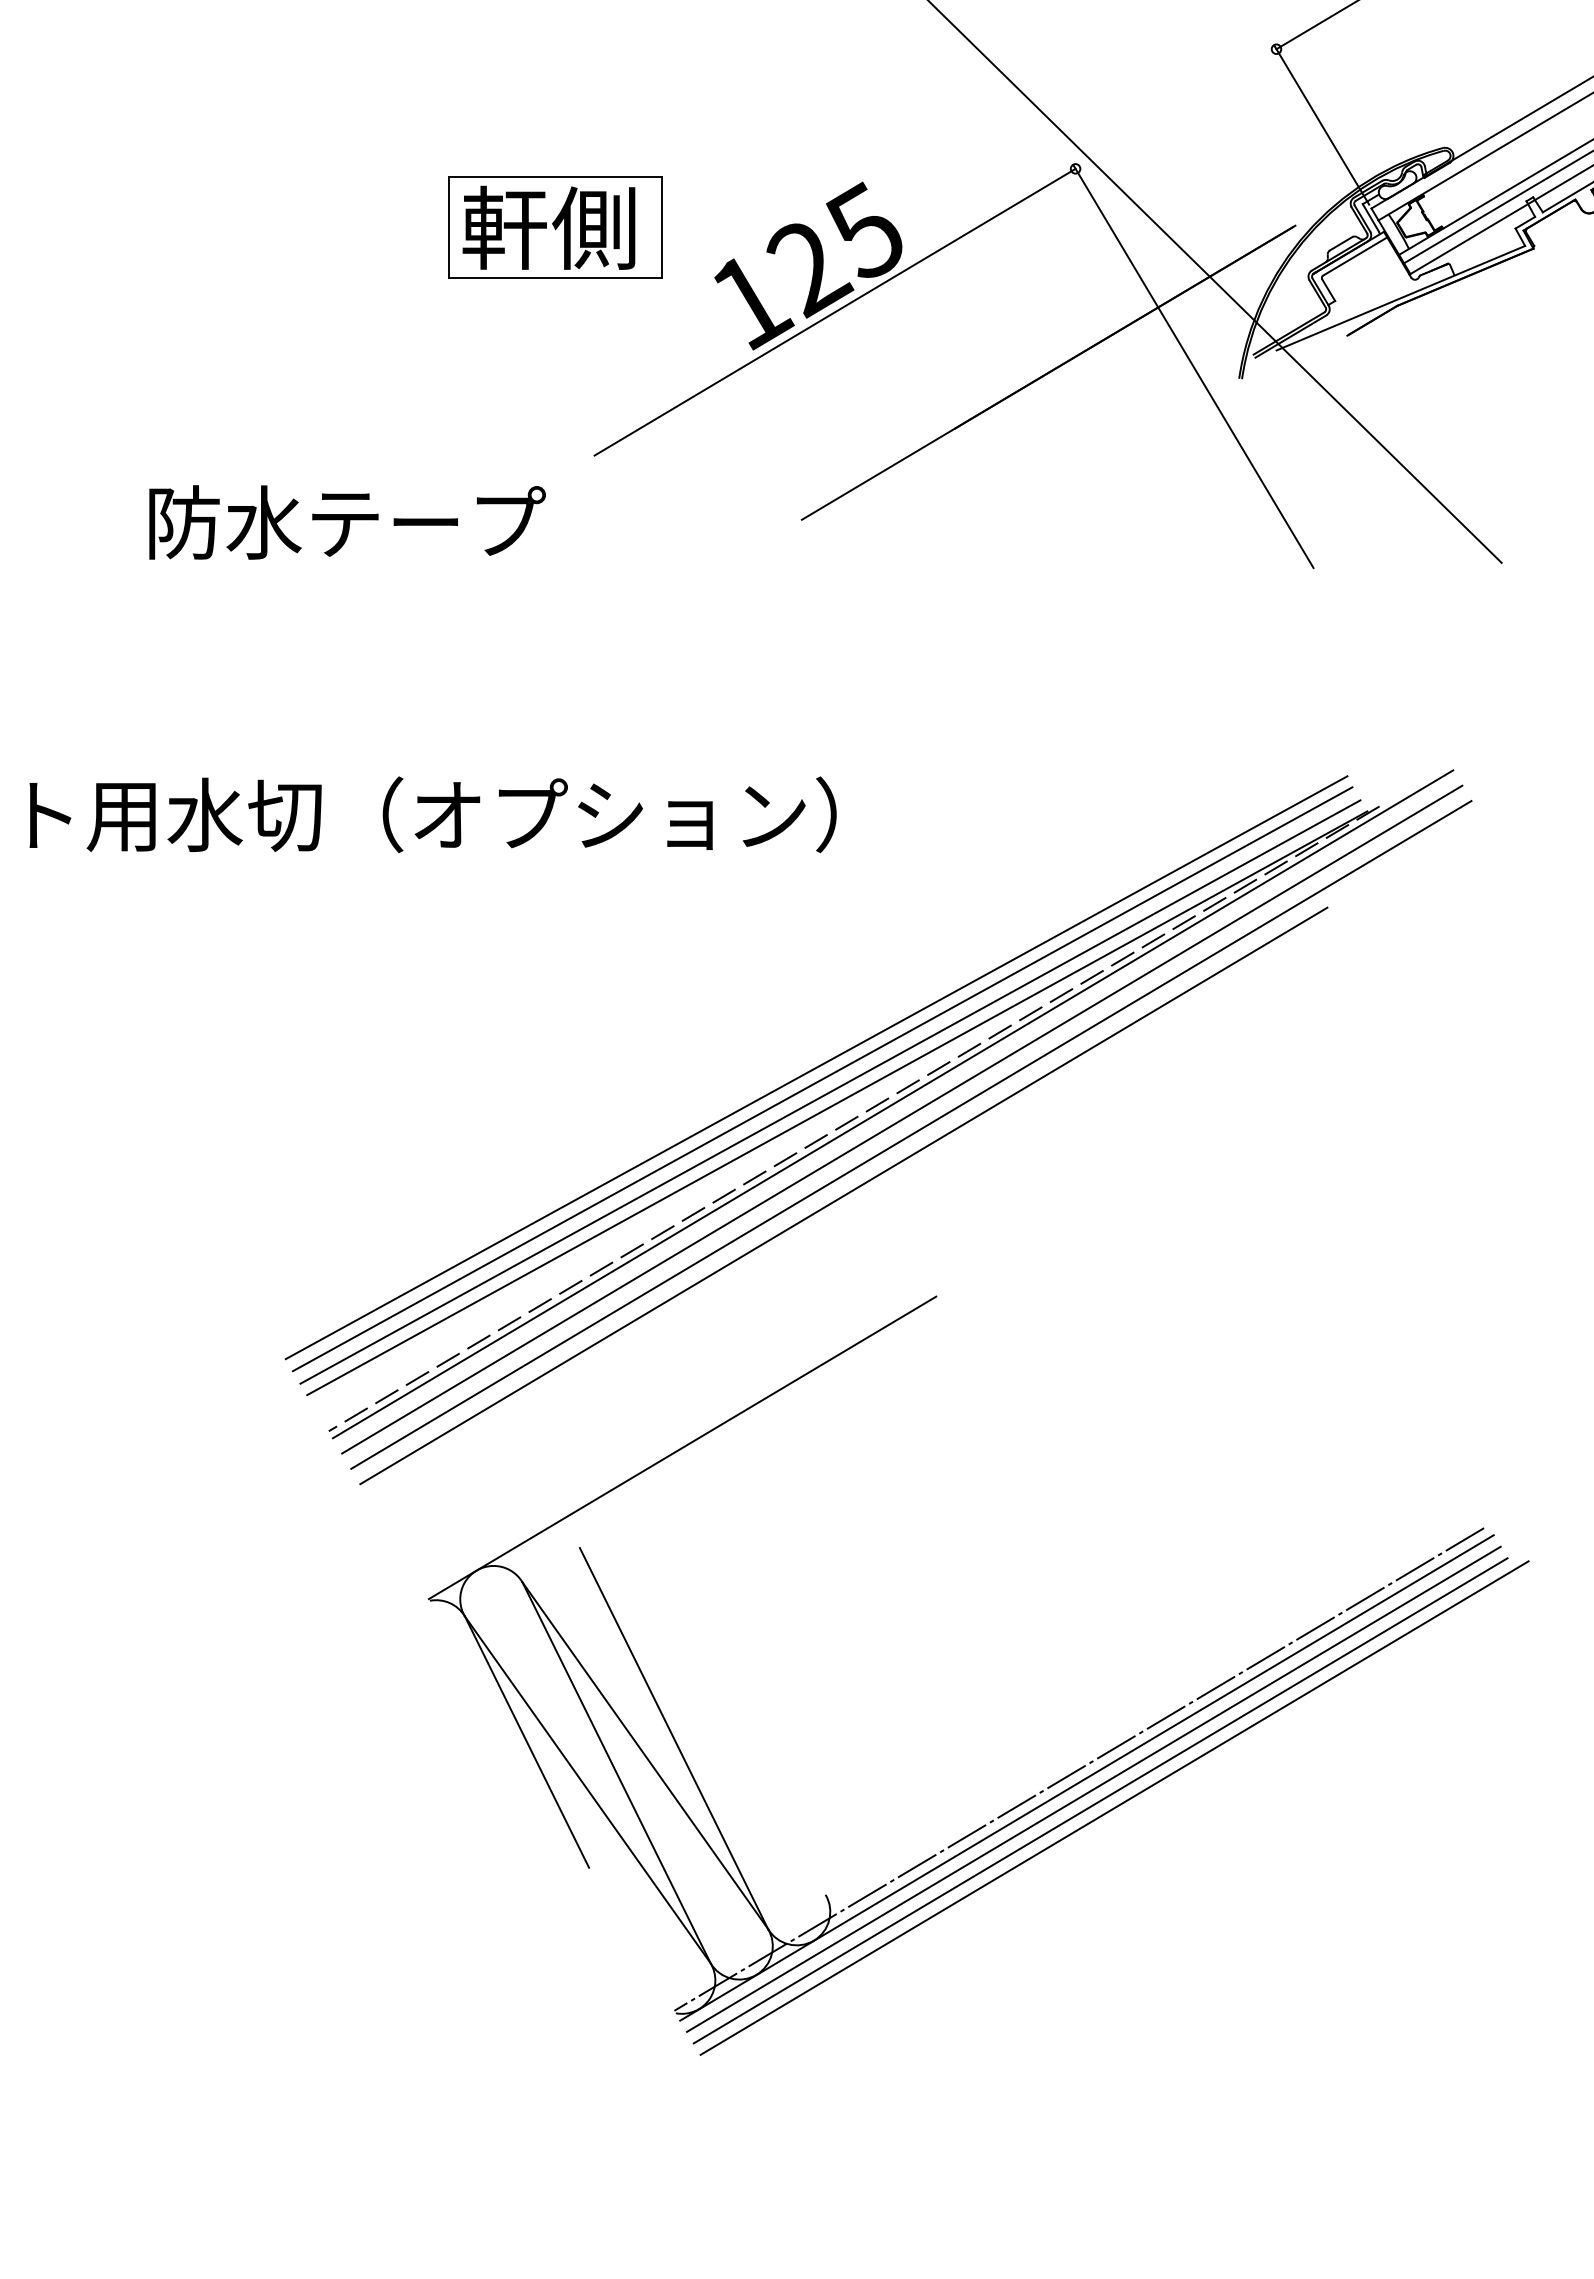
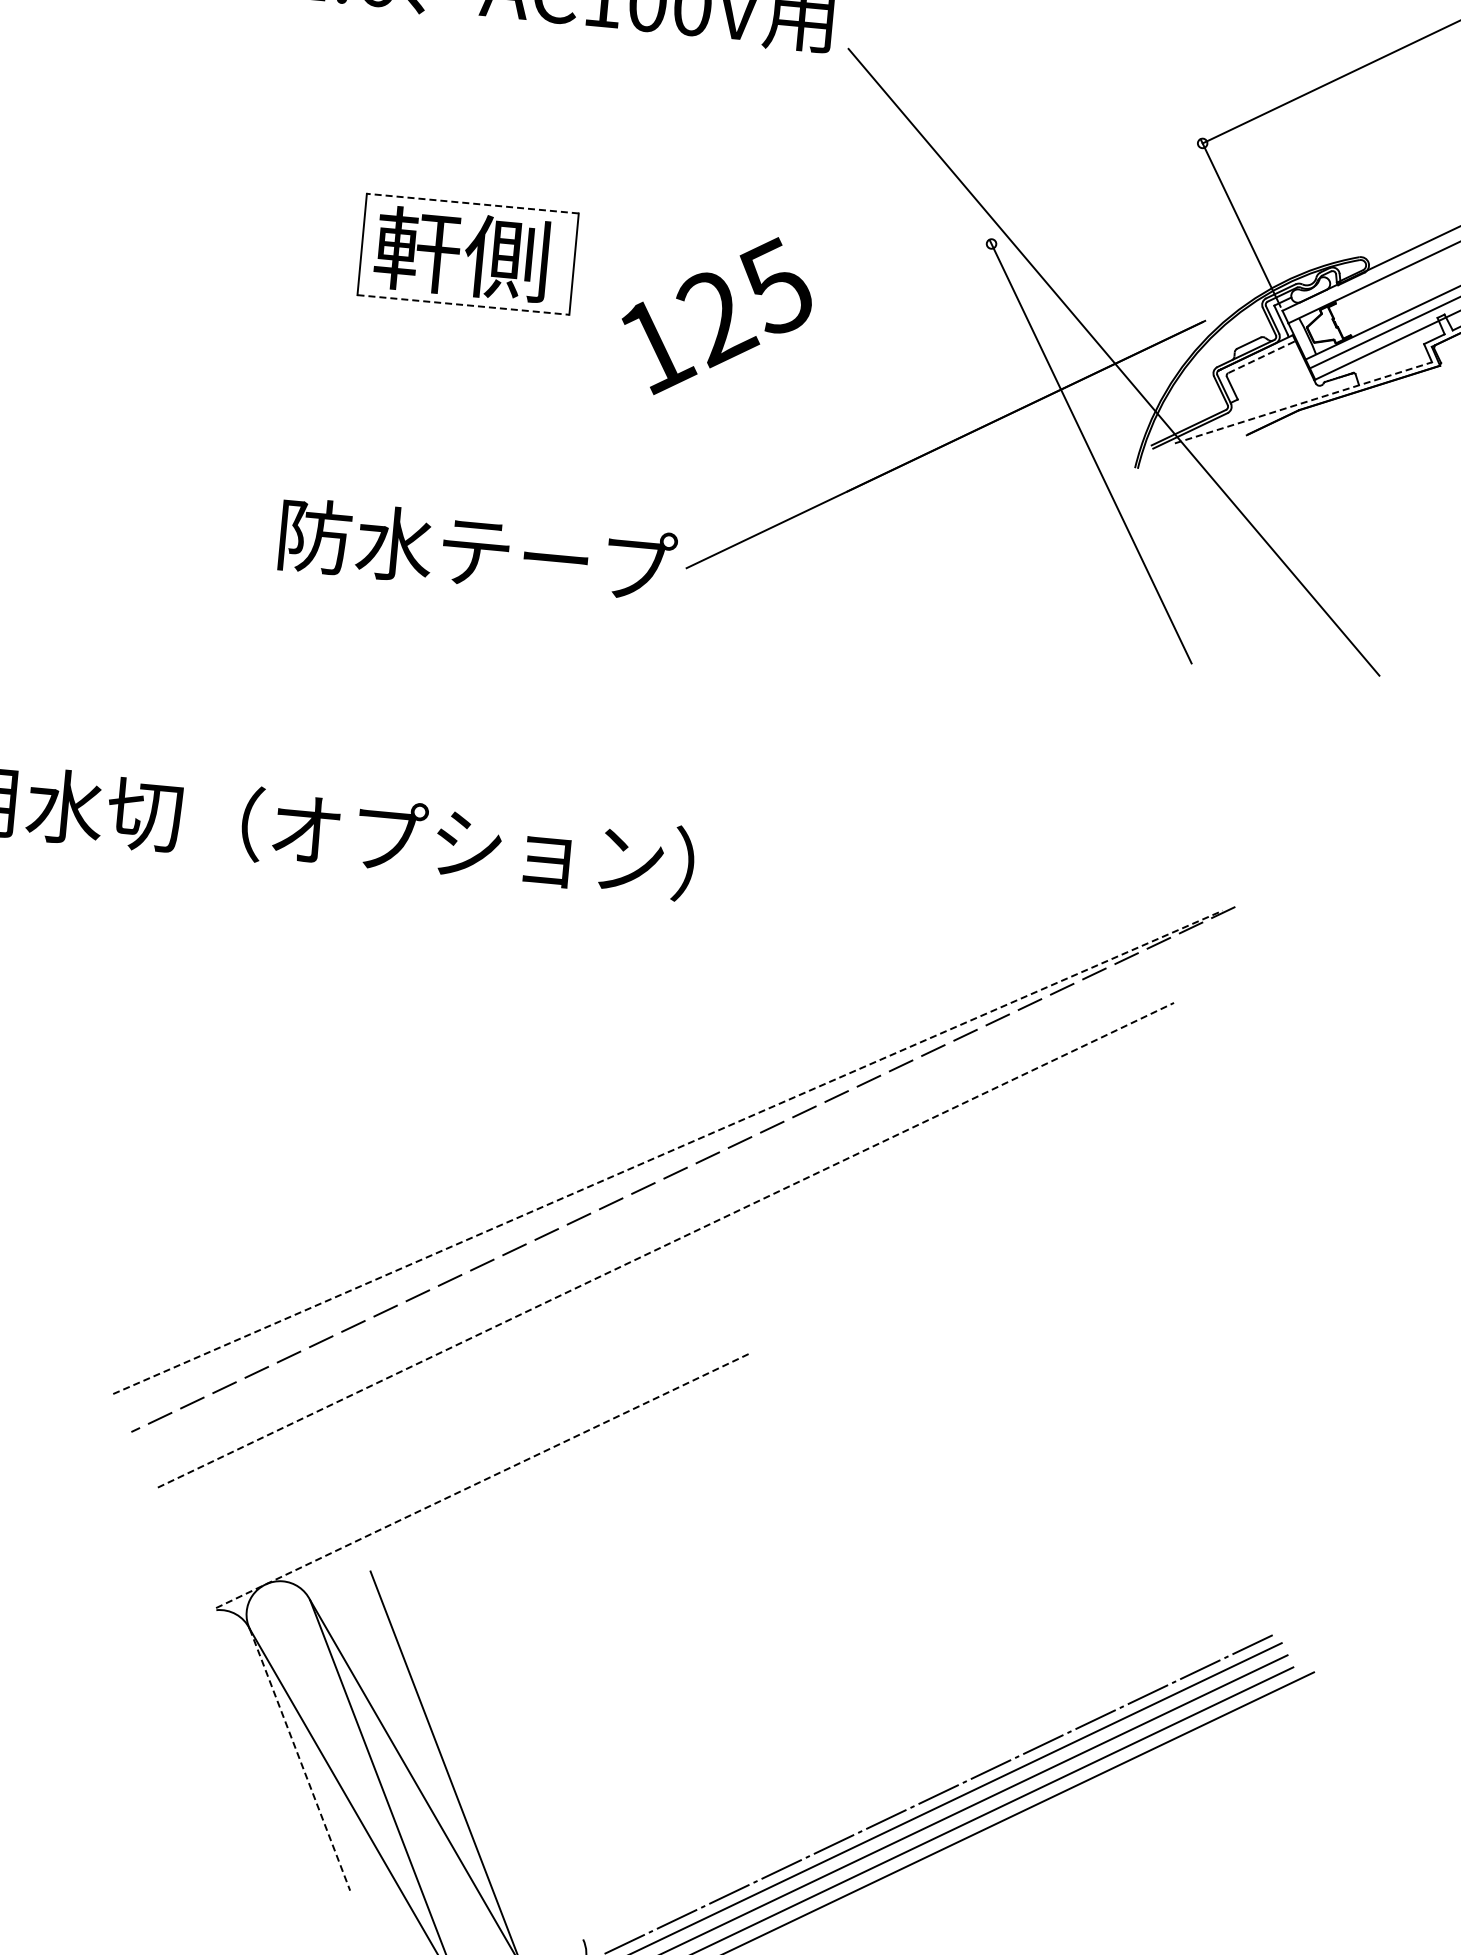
line: (554, 176) -> (471, 203), solid -> dashed
line: (1354, 256) -> (1261, 357), solid -> dashed
line: (555, 278) -> (463, 305), solid -> dashed
line: (1400, 298) -> (1303, 403), solid -> dashed
line: (834, 311) -> (738, 363), removed
text: (347, 522) -> (477, 551), moved
line: (816, 1067) -> (650, 1114), removed
line: (822, 1079) -> (655, 1127), removed
line: (830, 1091) -> (662, 1140), removed
line: (837, 1103) -> (668, 1152), solid -> dashed
line: (892, 1104) -> (722, 1158), removed
line: (902, 1119) -> (731, 1174), removed
line: (911, 1134) -> (738, 1190), removed
line: (843, 1195) -> (665, 1244), solid -> dashed
line: (682, 1448) -> (481, 1481), solid -> dashed
line: (527, 1742) -> (300, 1760), solid -> dashed

